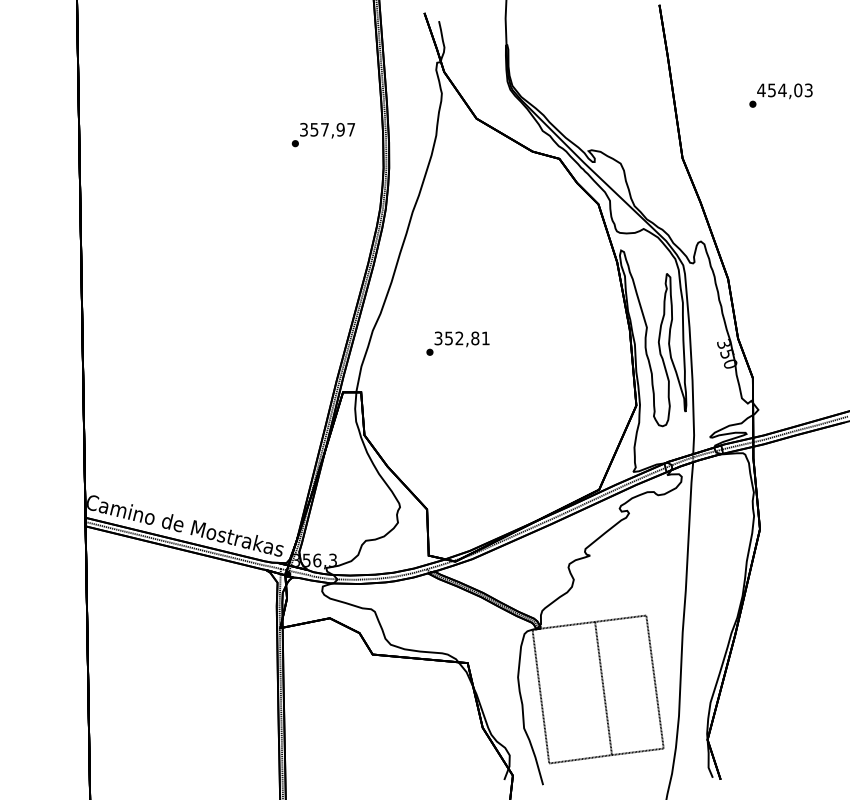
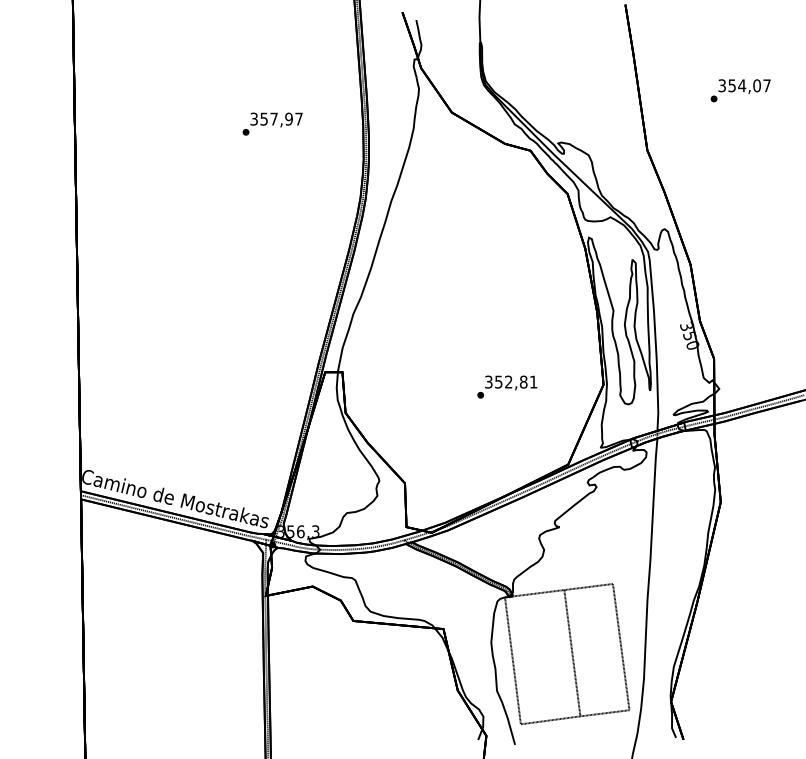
text: (784, 90) -> (744, 85), 454,03 -> 354,07
text: (323, 134) -> (272, 123), moved
text: (458, 343) -> (507, 386), moved

